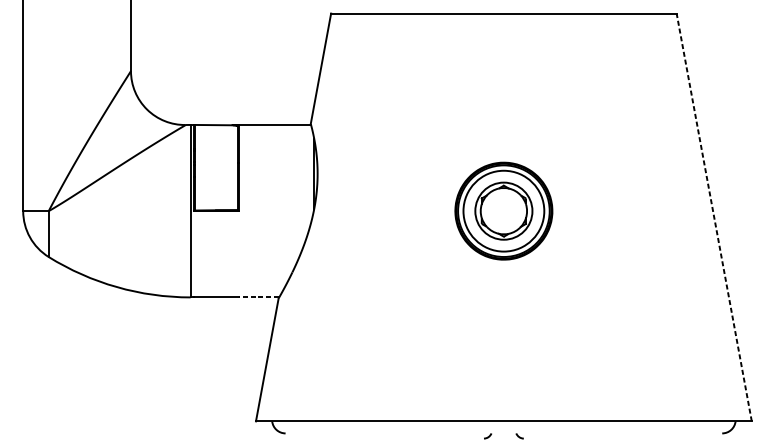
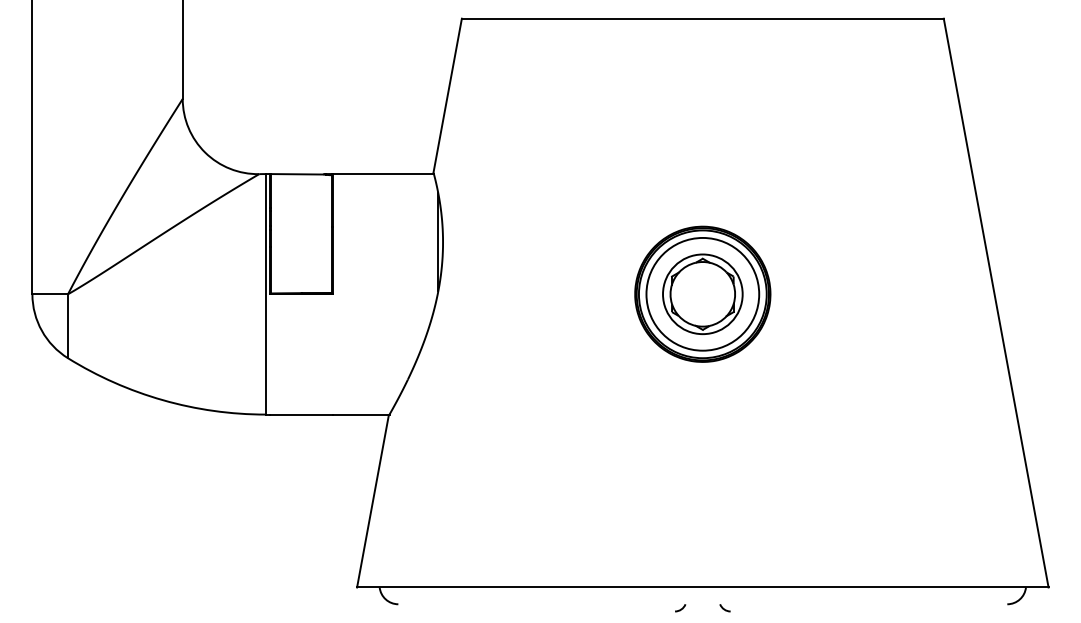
line: (714, 217) -> (996, 302), dashed -> solid
line: (258, 297) -> (360, 414), dashed -> solid

